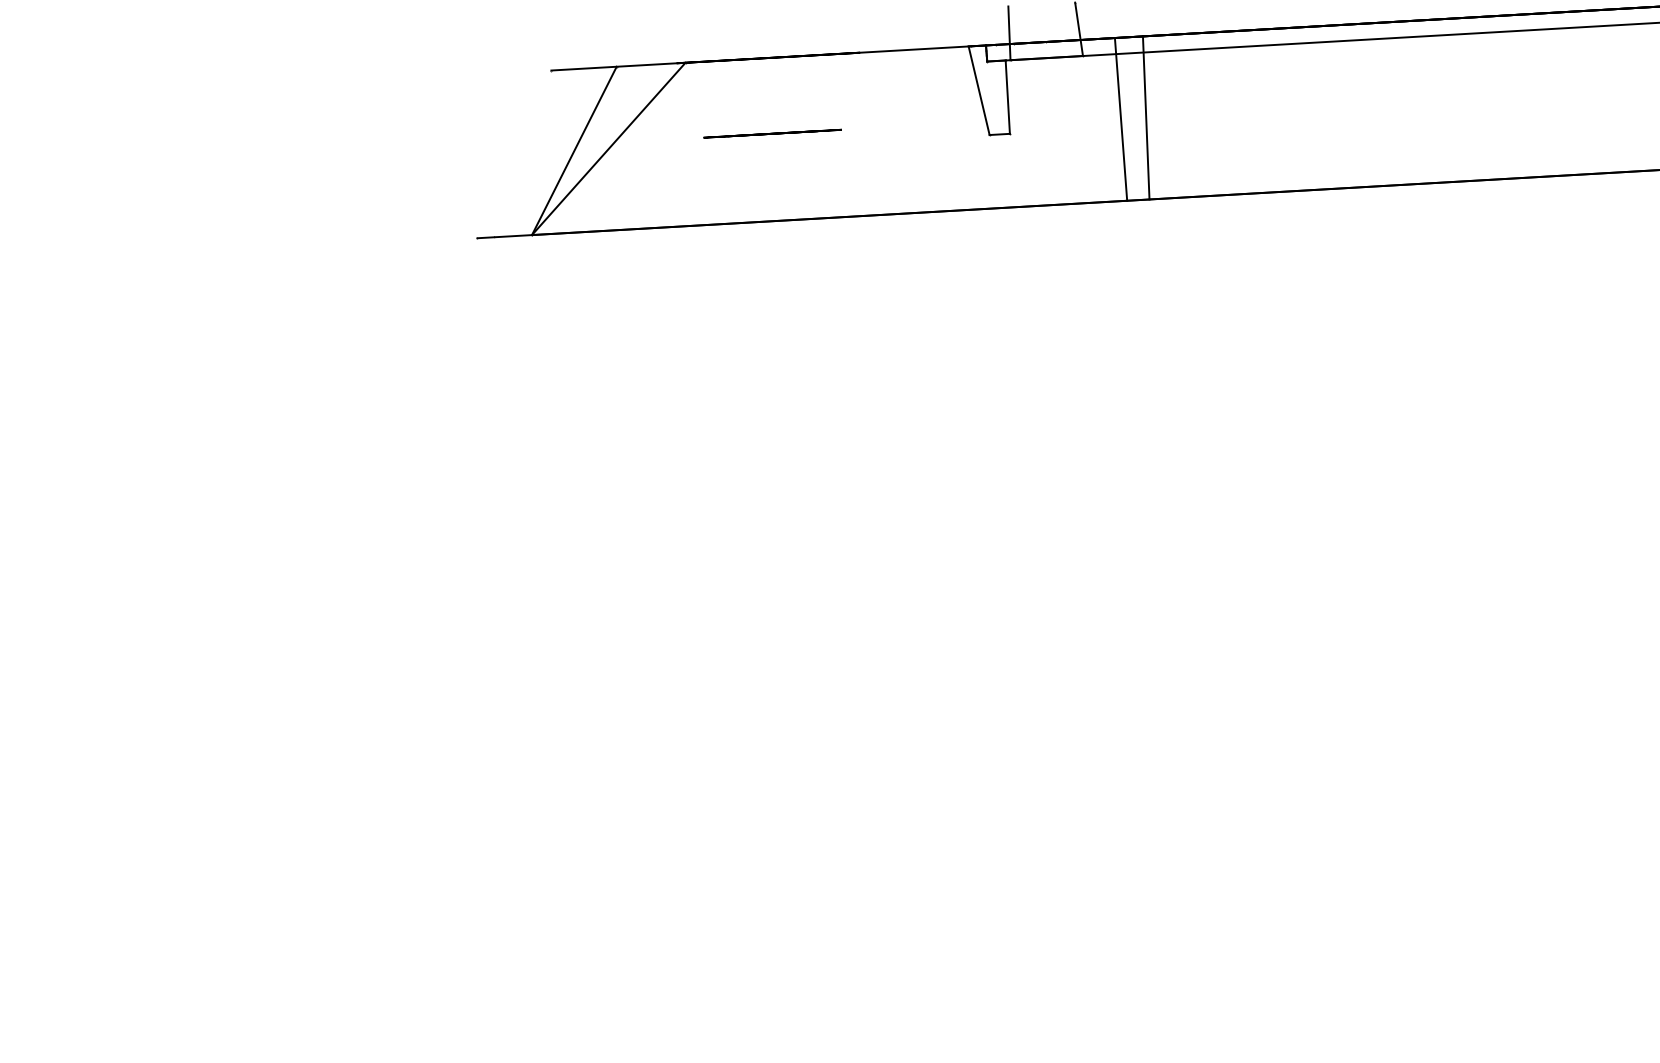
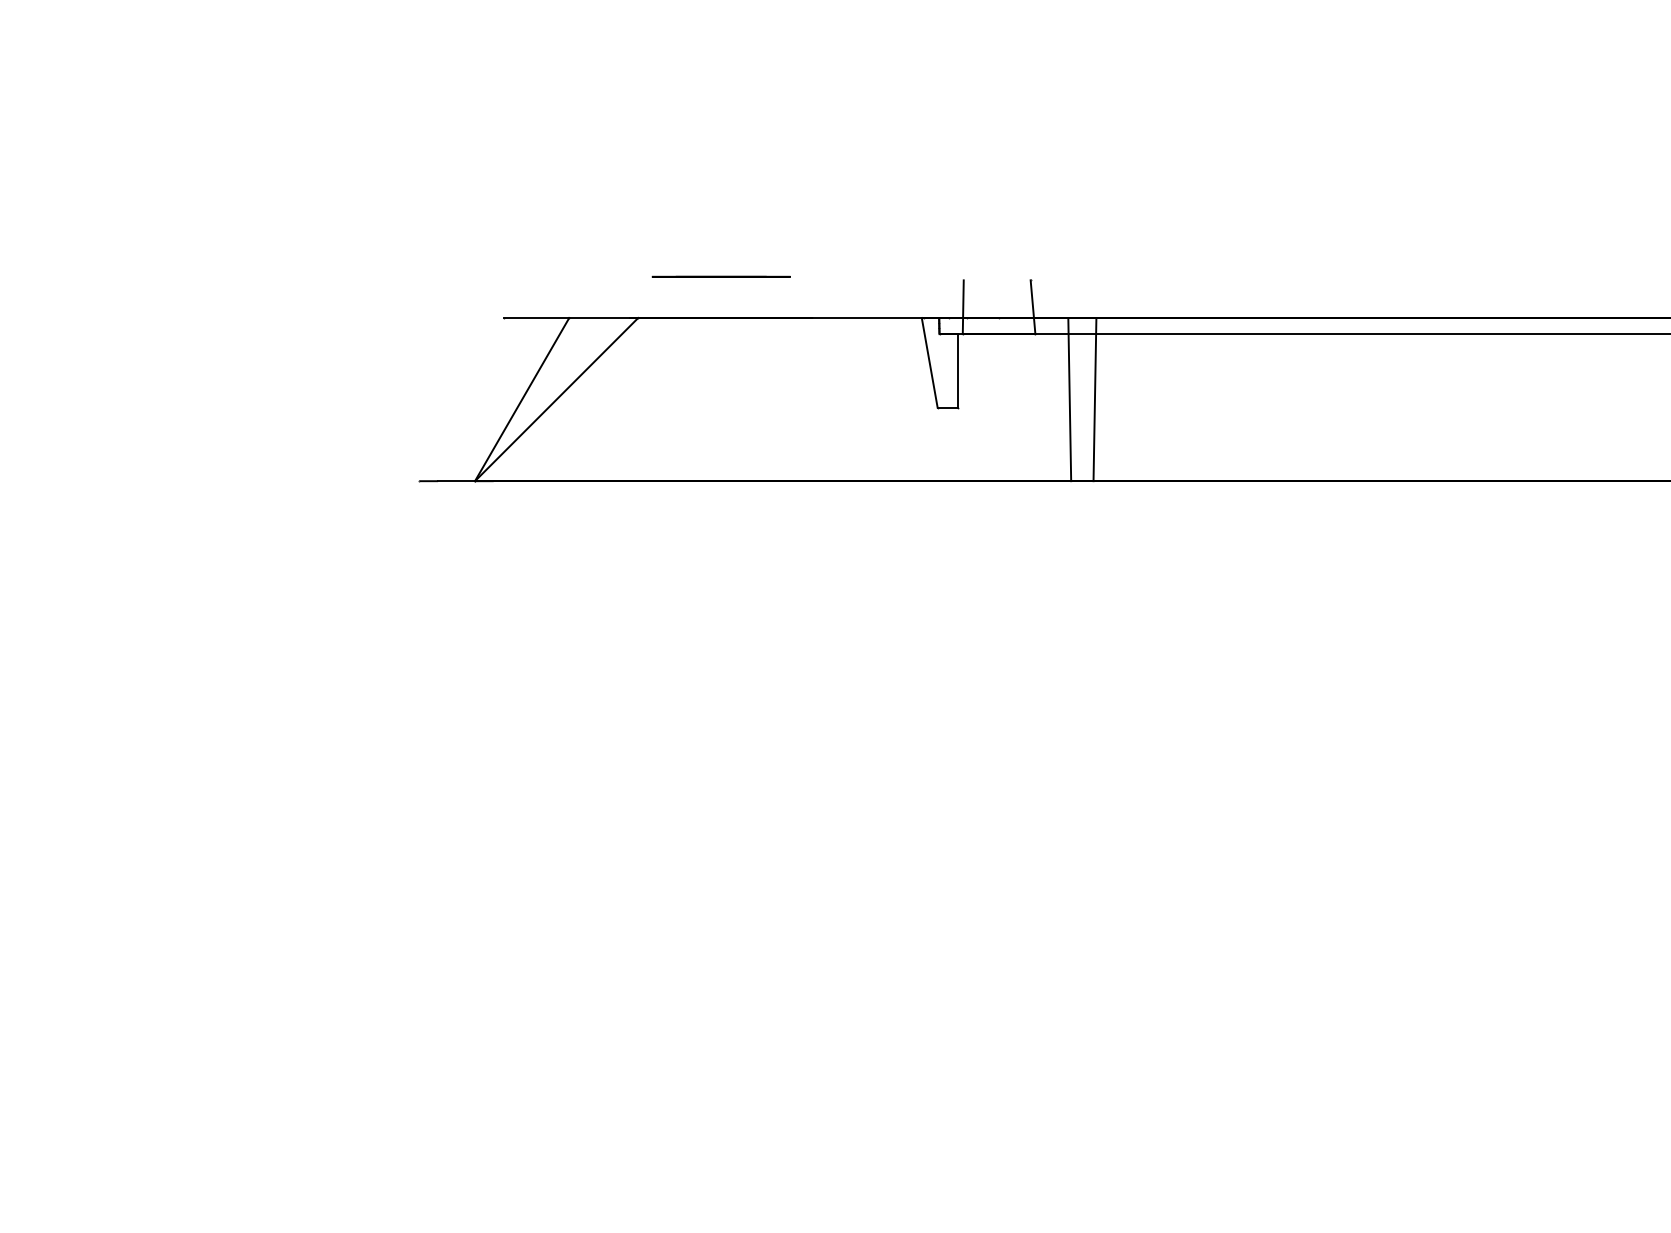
line: (772, 133) -> (720, 276), moved

